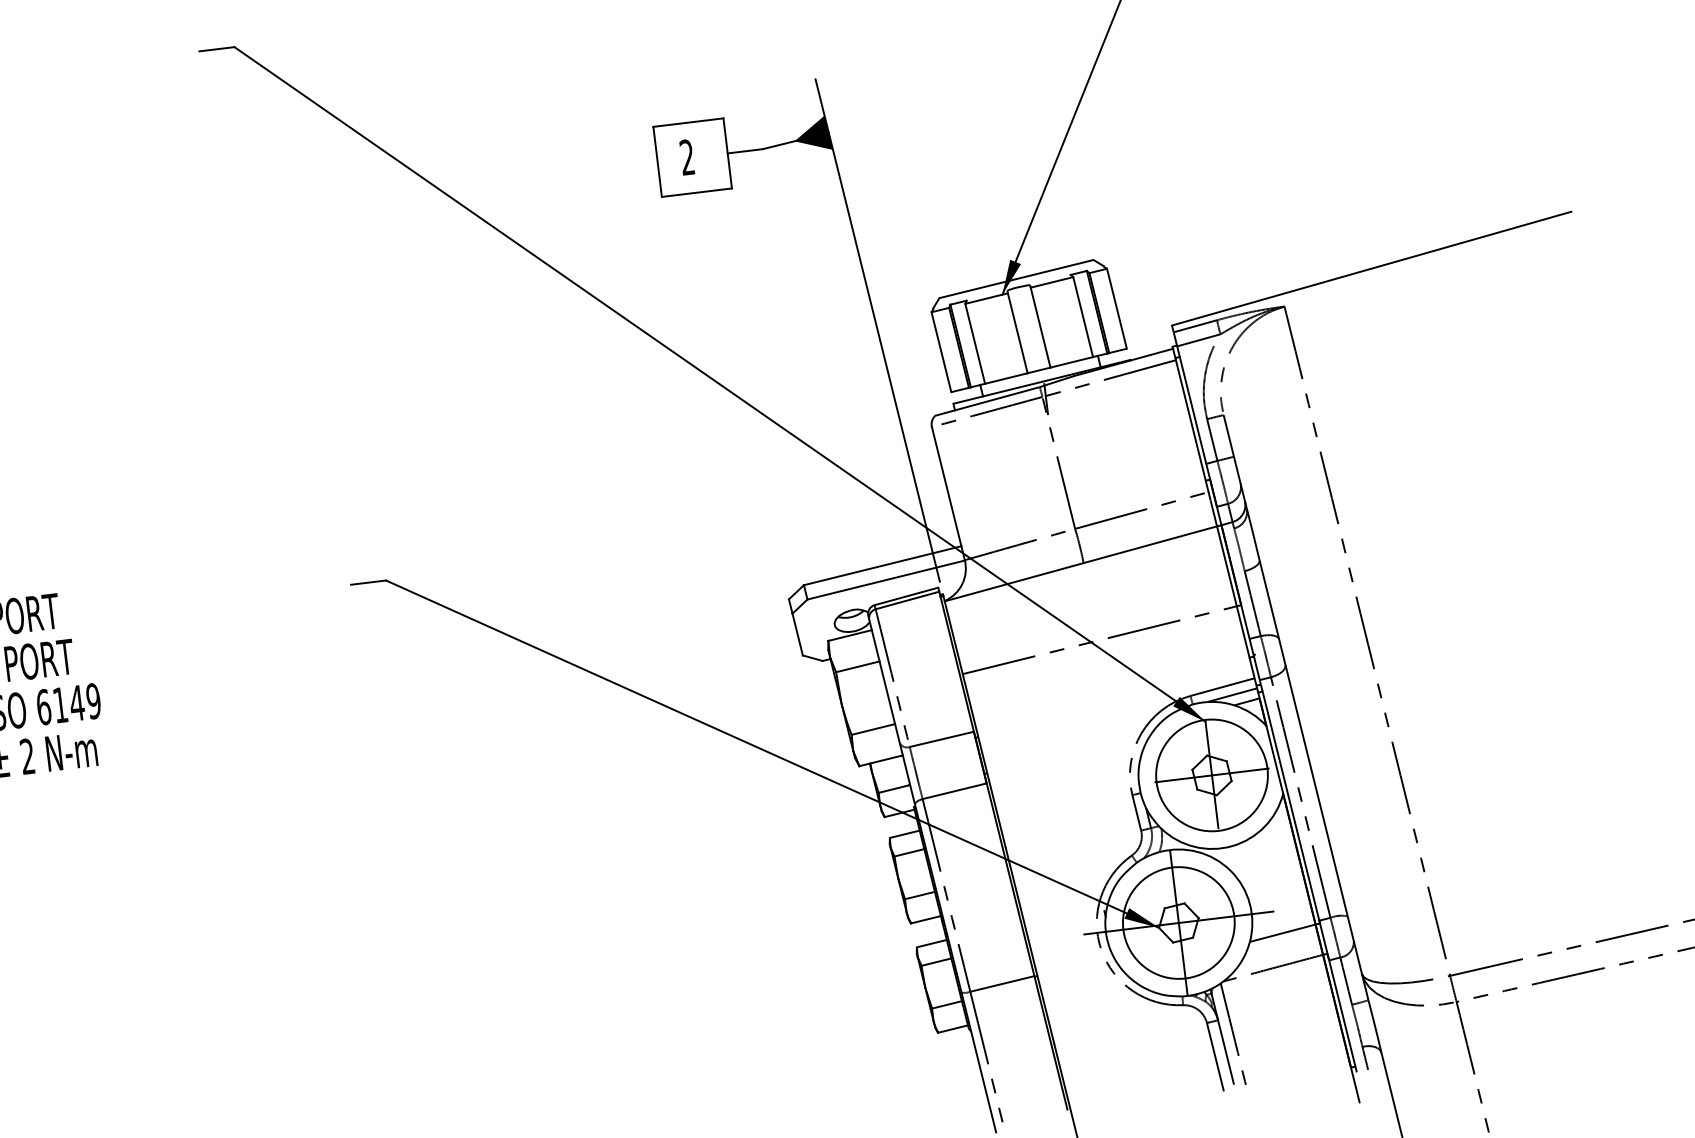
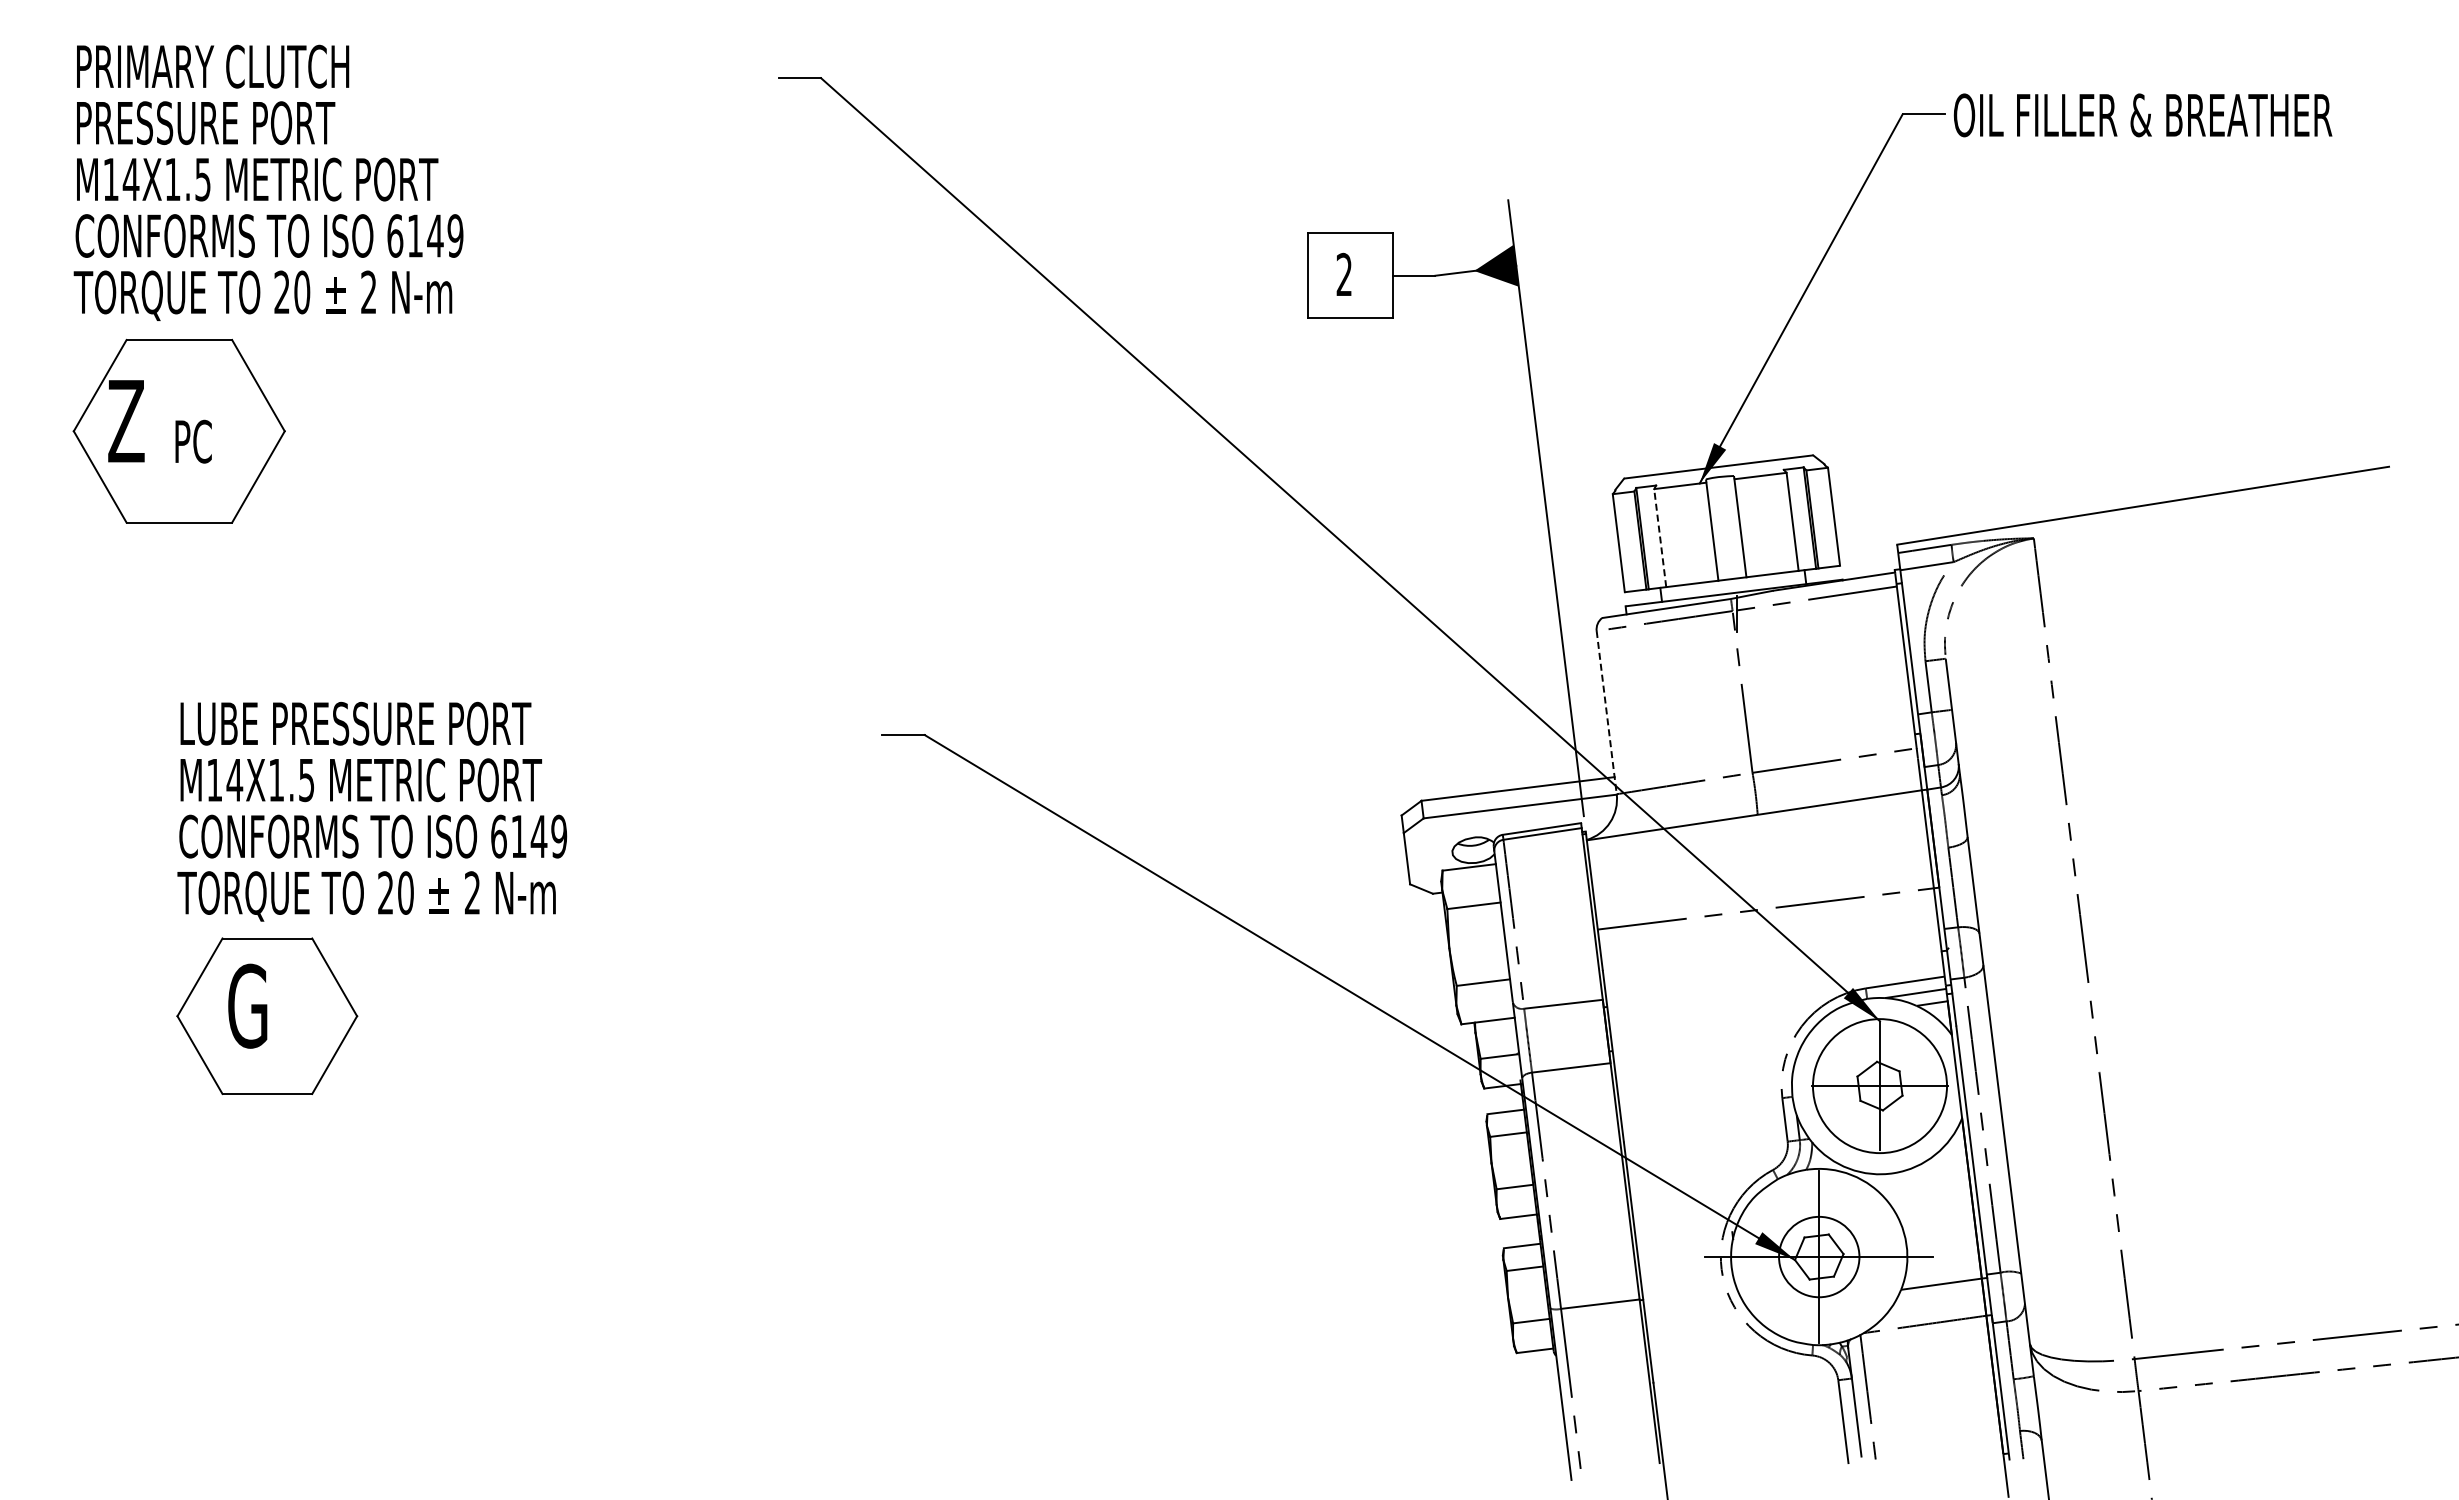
line: (975, 343) -> (1660, 537), solid -> dashed
line: (948, 494) -> (1606, 713), solid -> dashed
circle: (1179, 923) -> (1819, 1257), size x0.6

